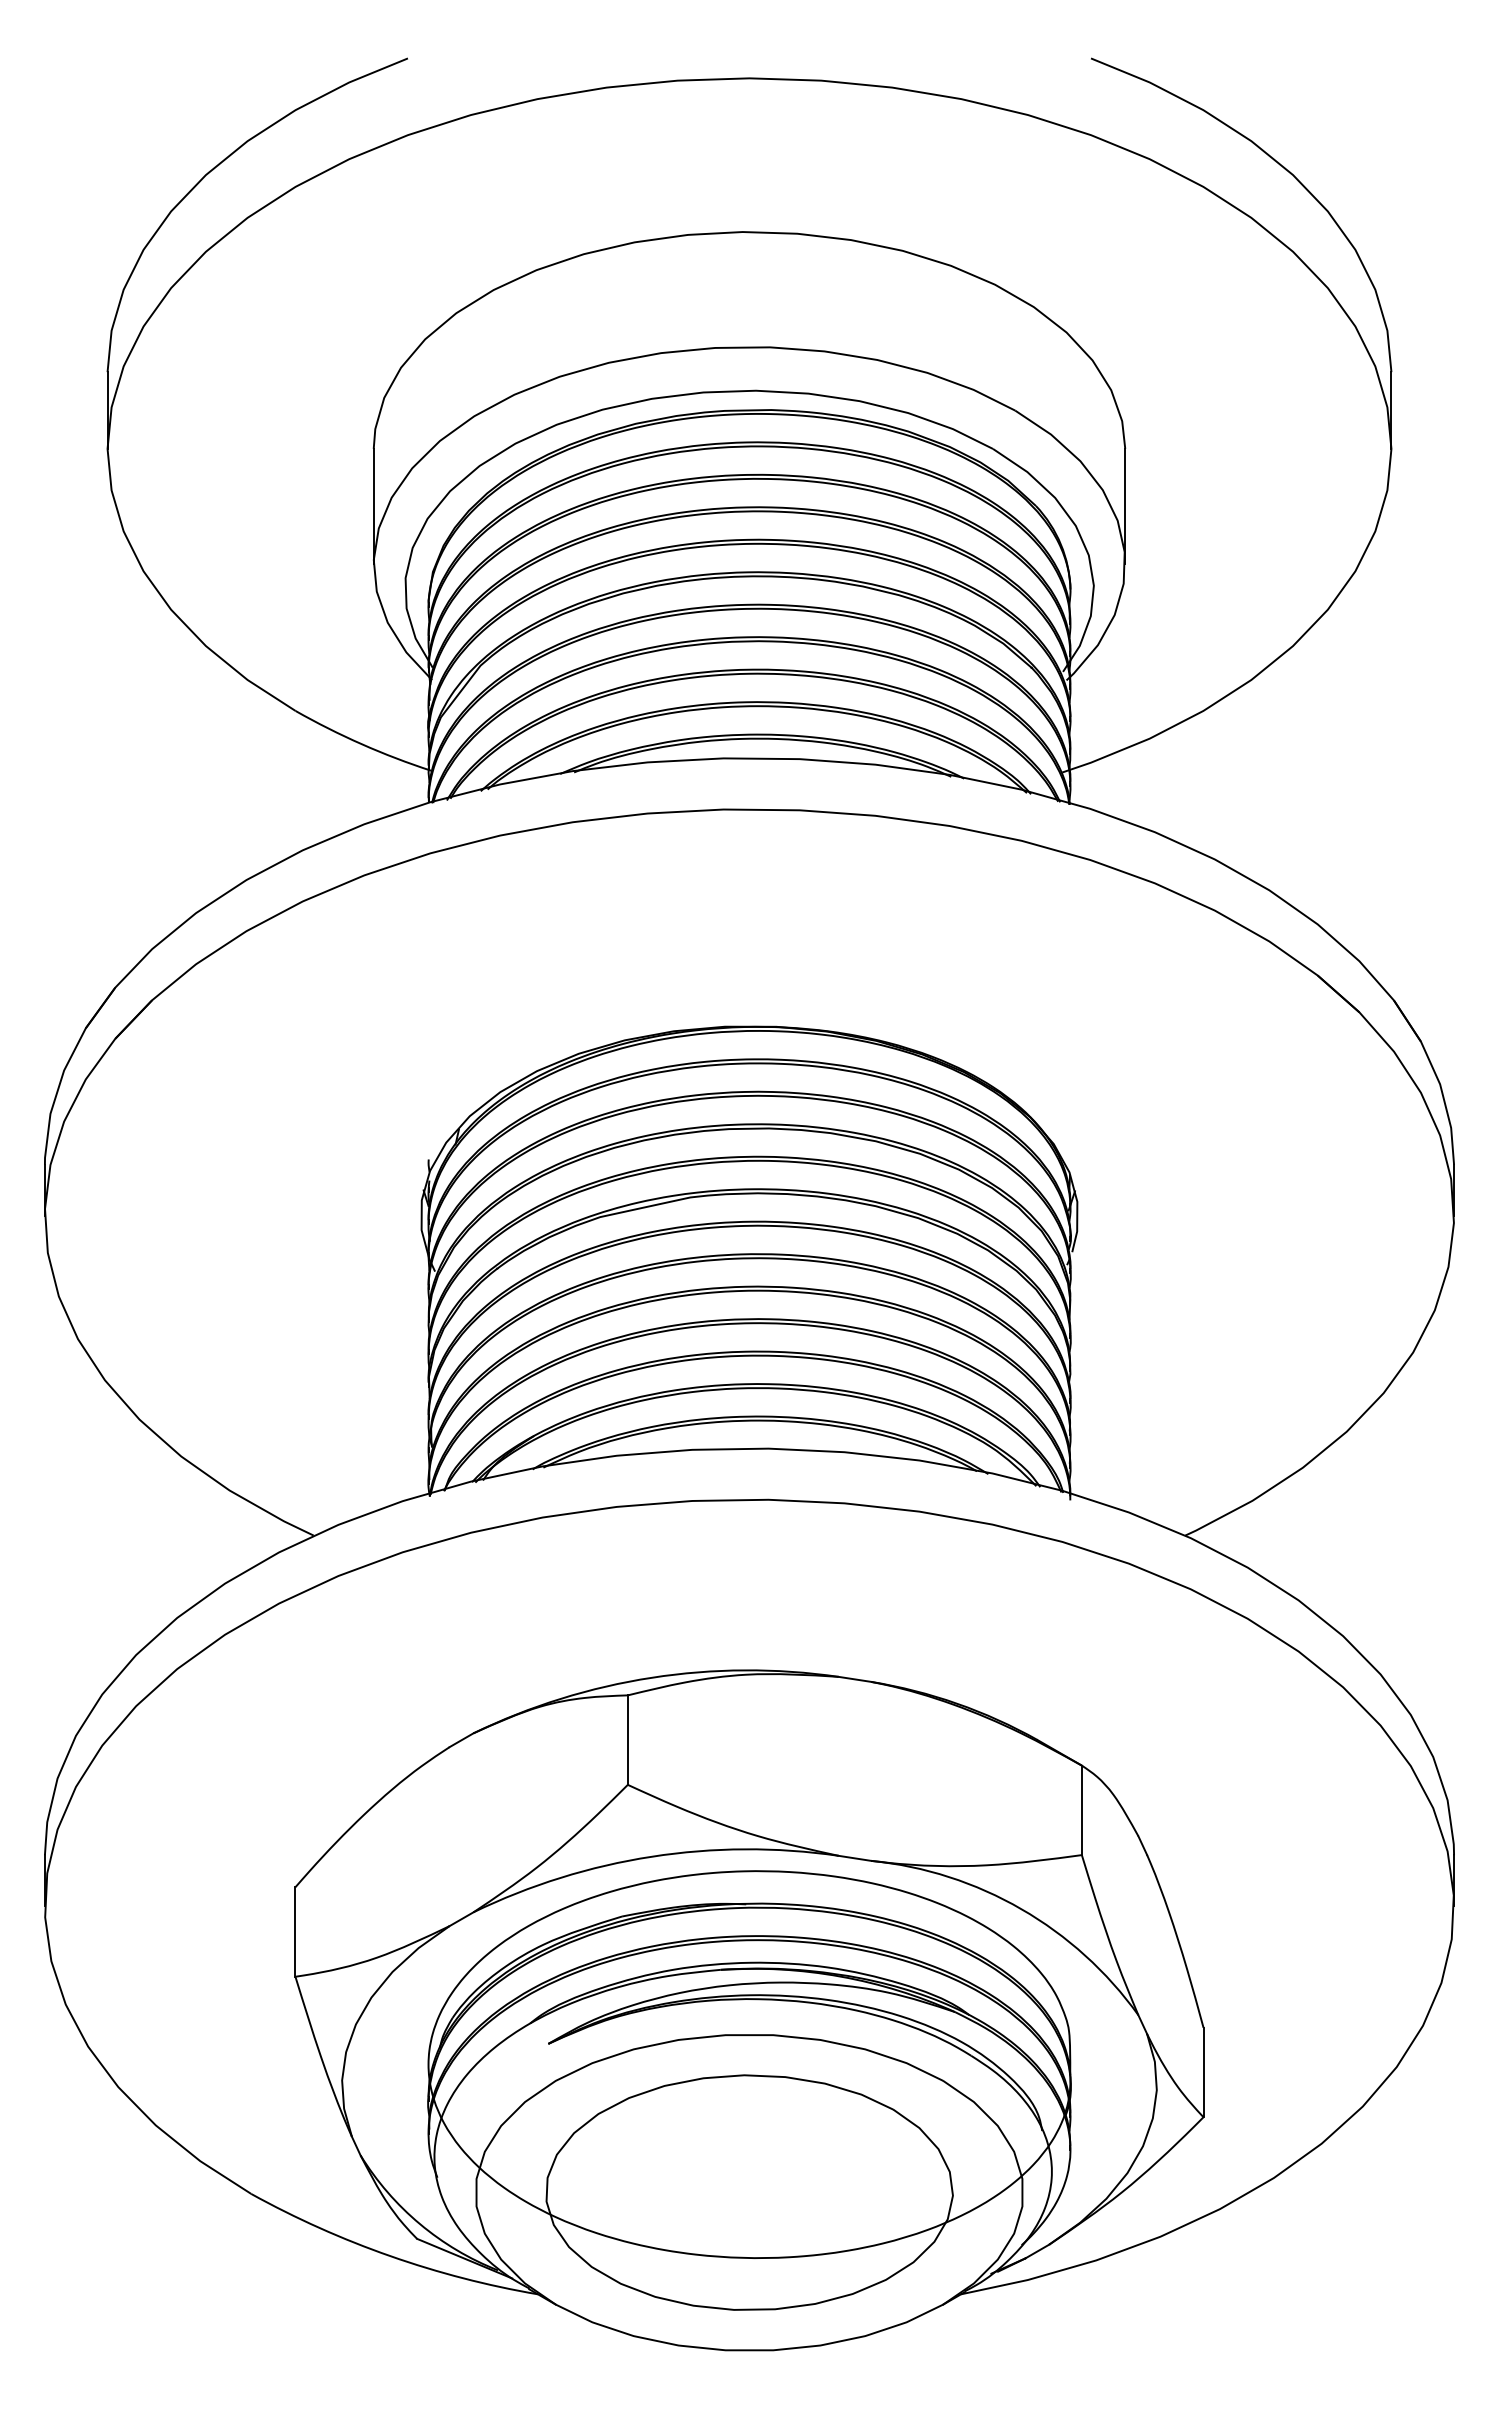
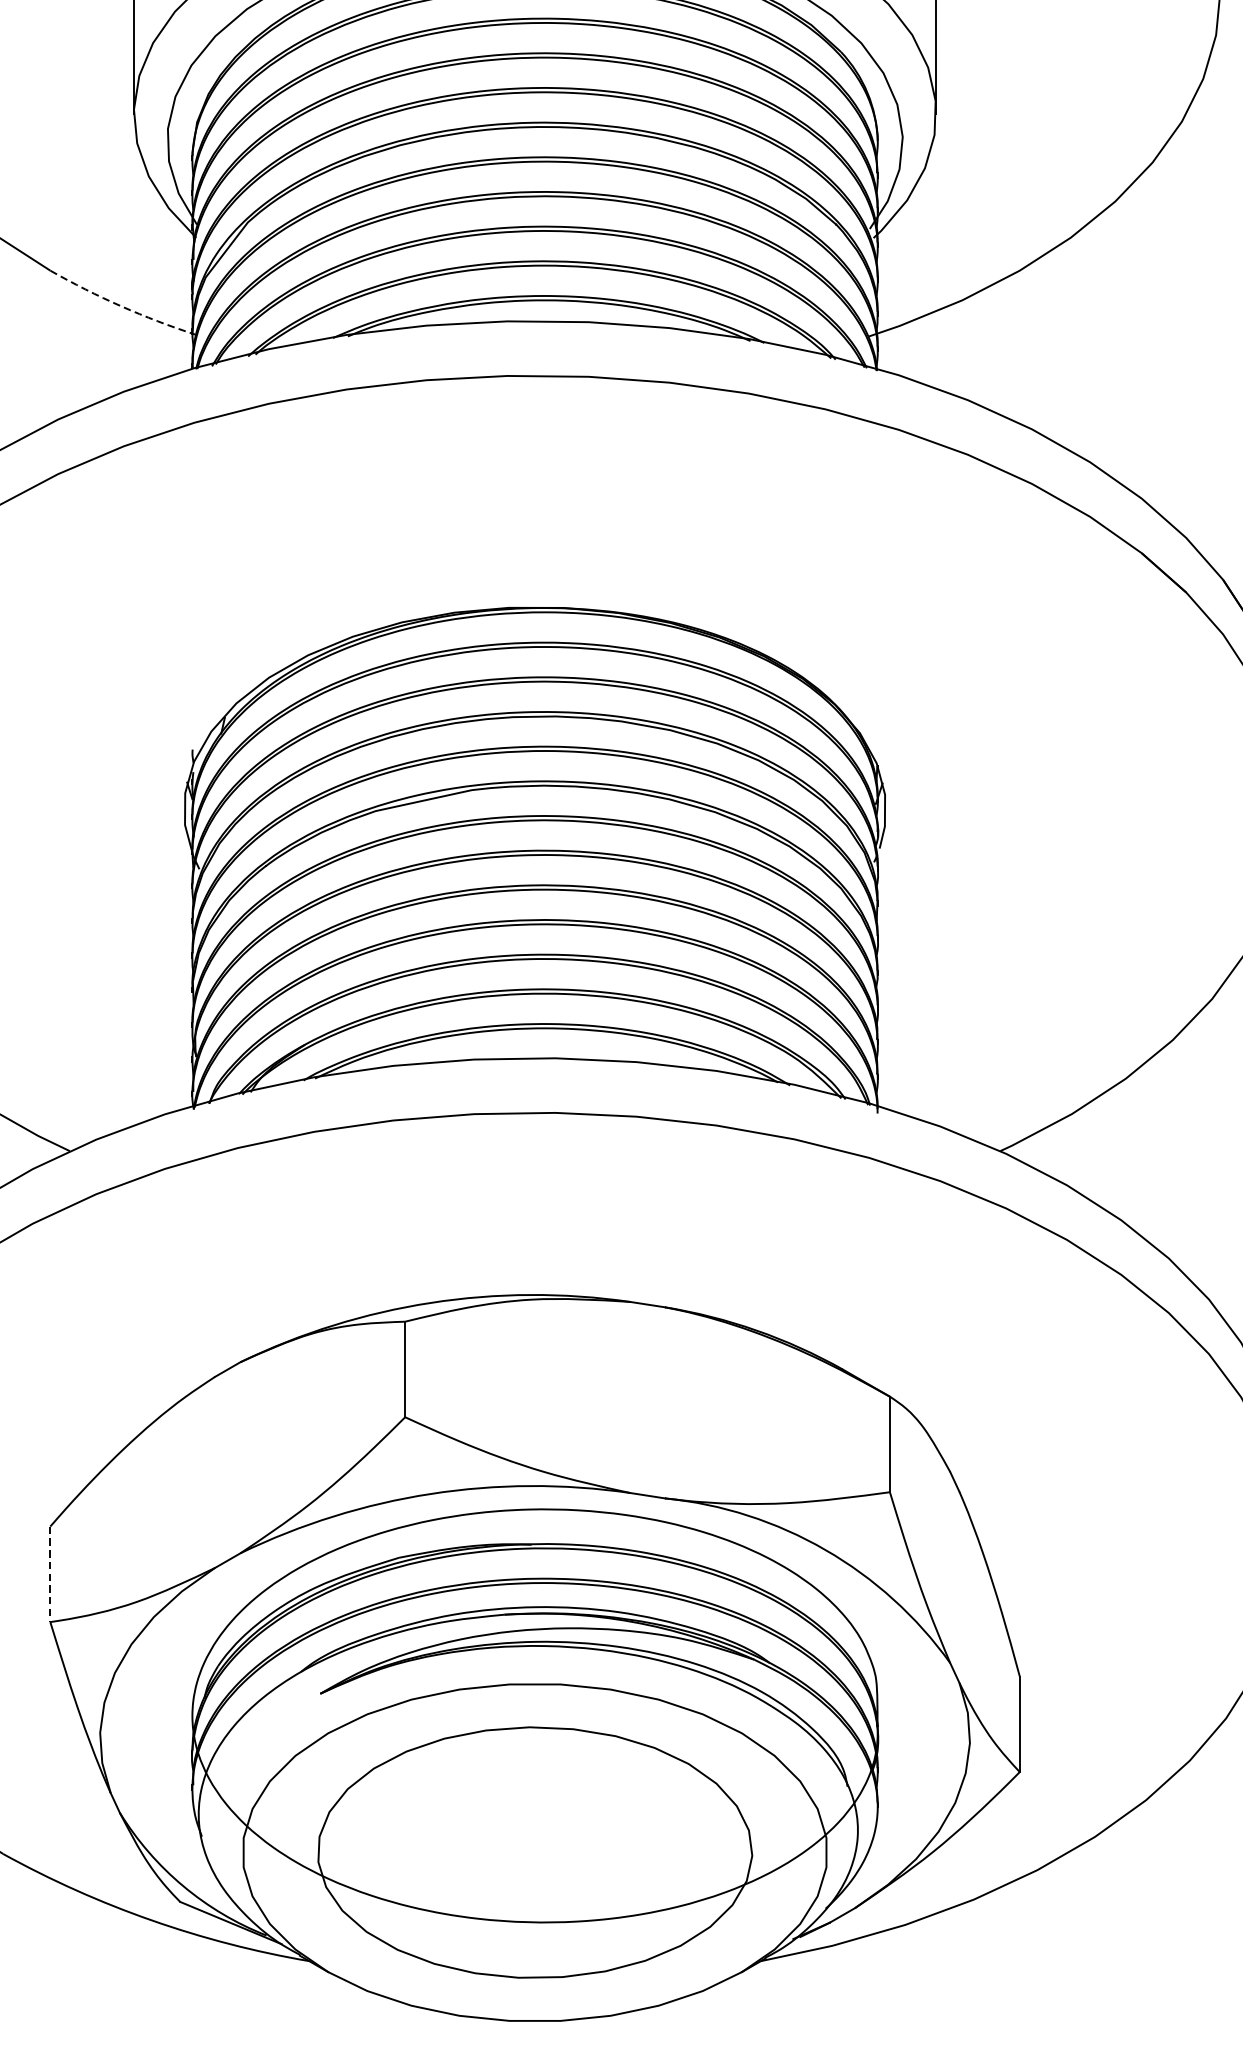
arc: (361, 744) -> (120, 306), solid -> dashed
line: (295, 1932) -> (50, 1574), solid -> dashed

